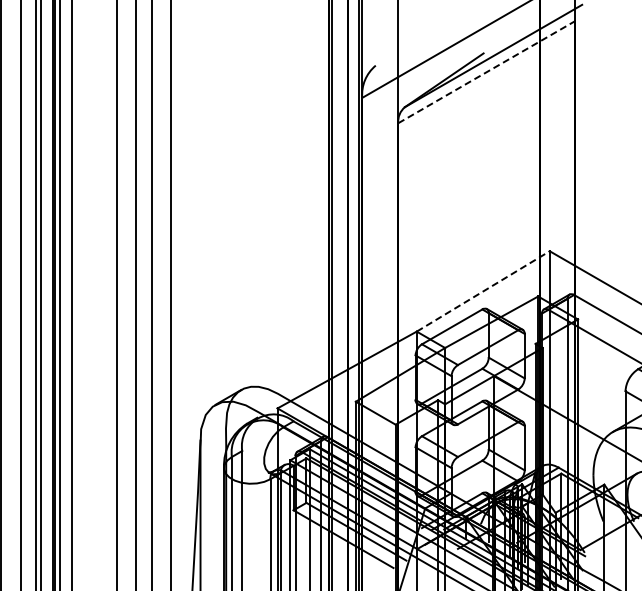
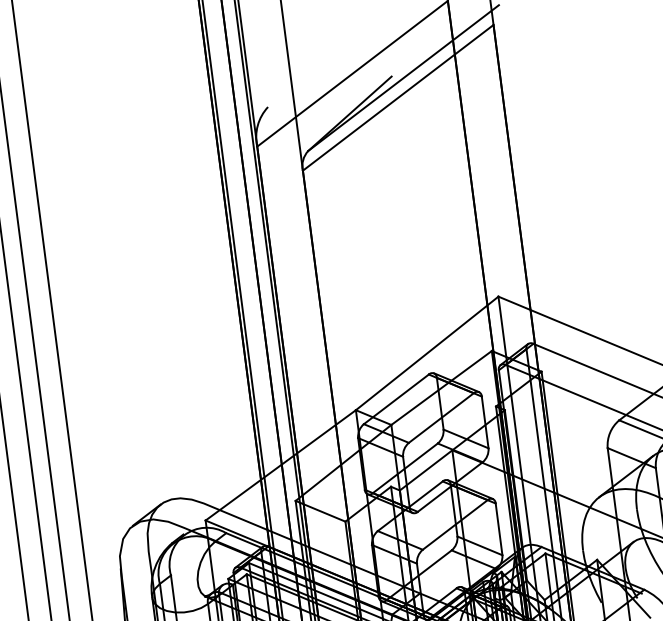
line: (487, 71) -> (398, 97), dashed -> solid
line: (483, 291) -> (427, 353), dashed -> solid

